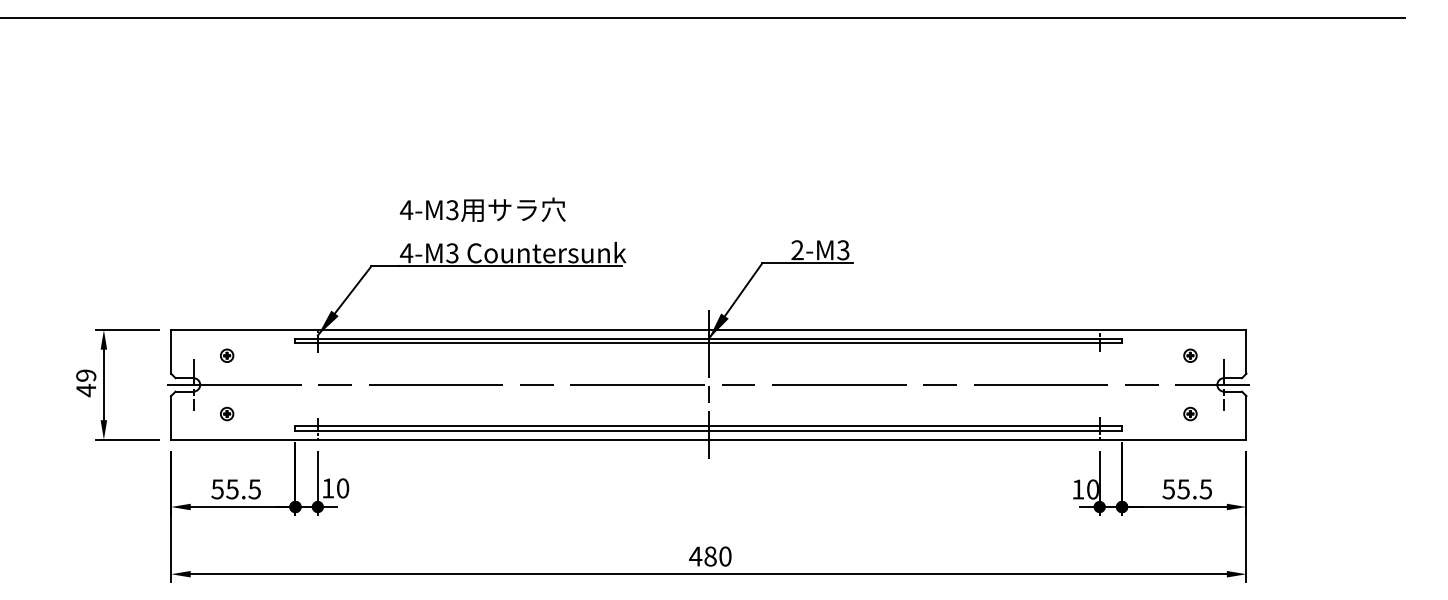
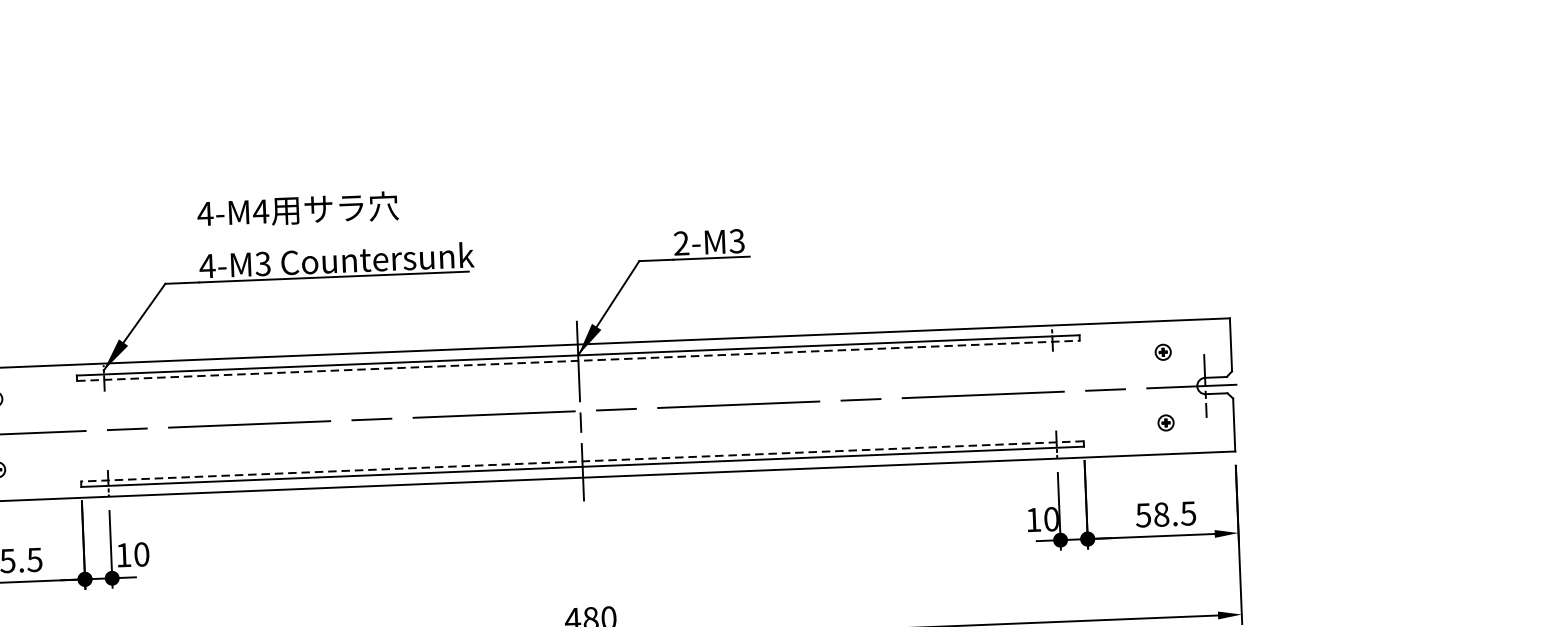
text: (452, 210) -> (261, 212), 4-M3 -> 4-M4
line: (709, 343) -> (579, 360), solid -> dashed
line: (708, 426) -> (582, 461), solid -> dashed
text: (1183, 489) -> (1161, 514), 55.5 -> 58.5

